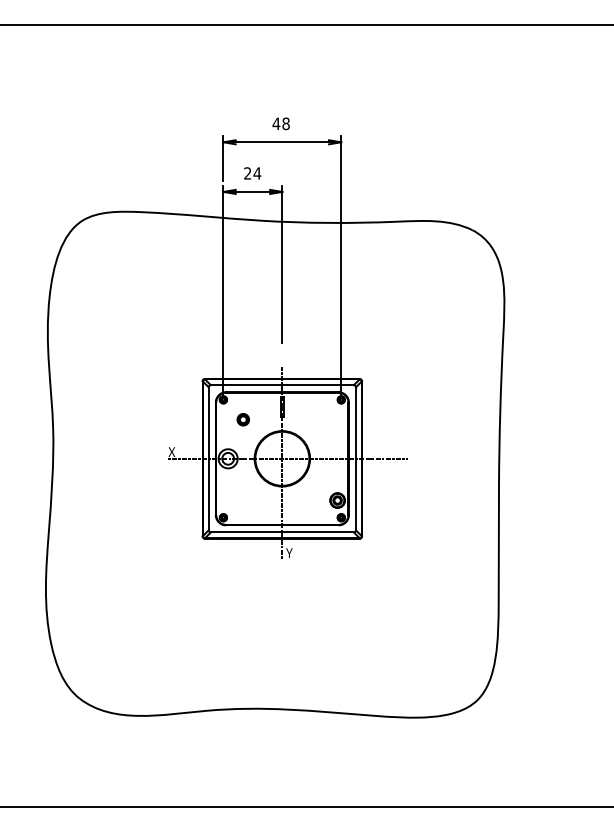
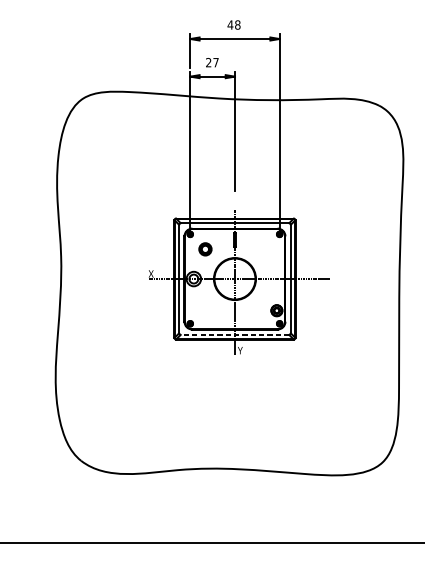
text: (257, 173) -> (216, 62), 24 -> 27
part: (242, 419) -> (204, 249), size x1.4
line: (282, 532) -> (235, 334), solid -> dashed

